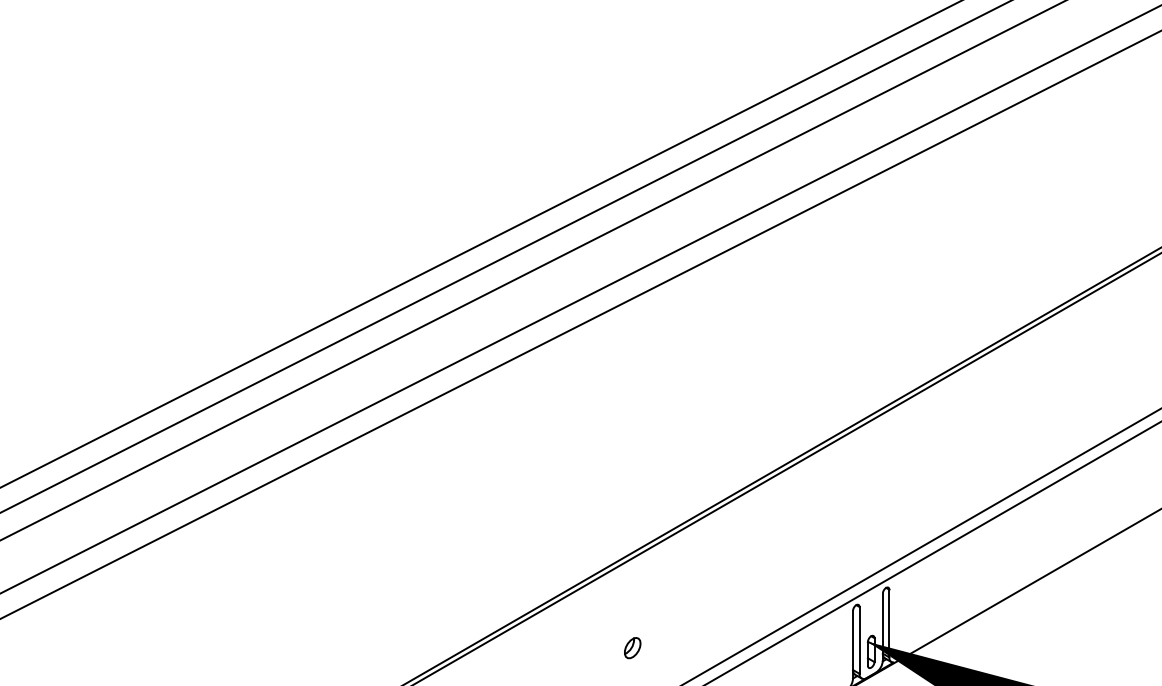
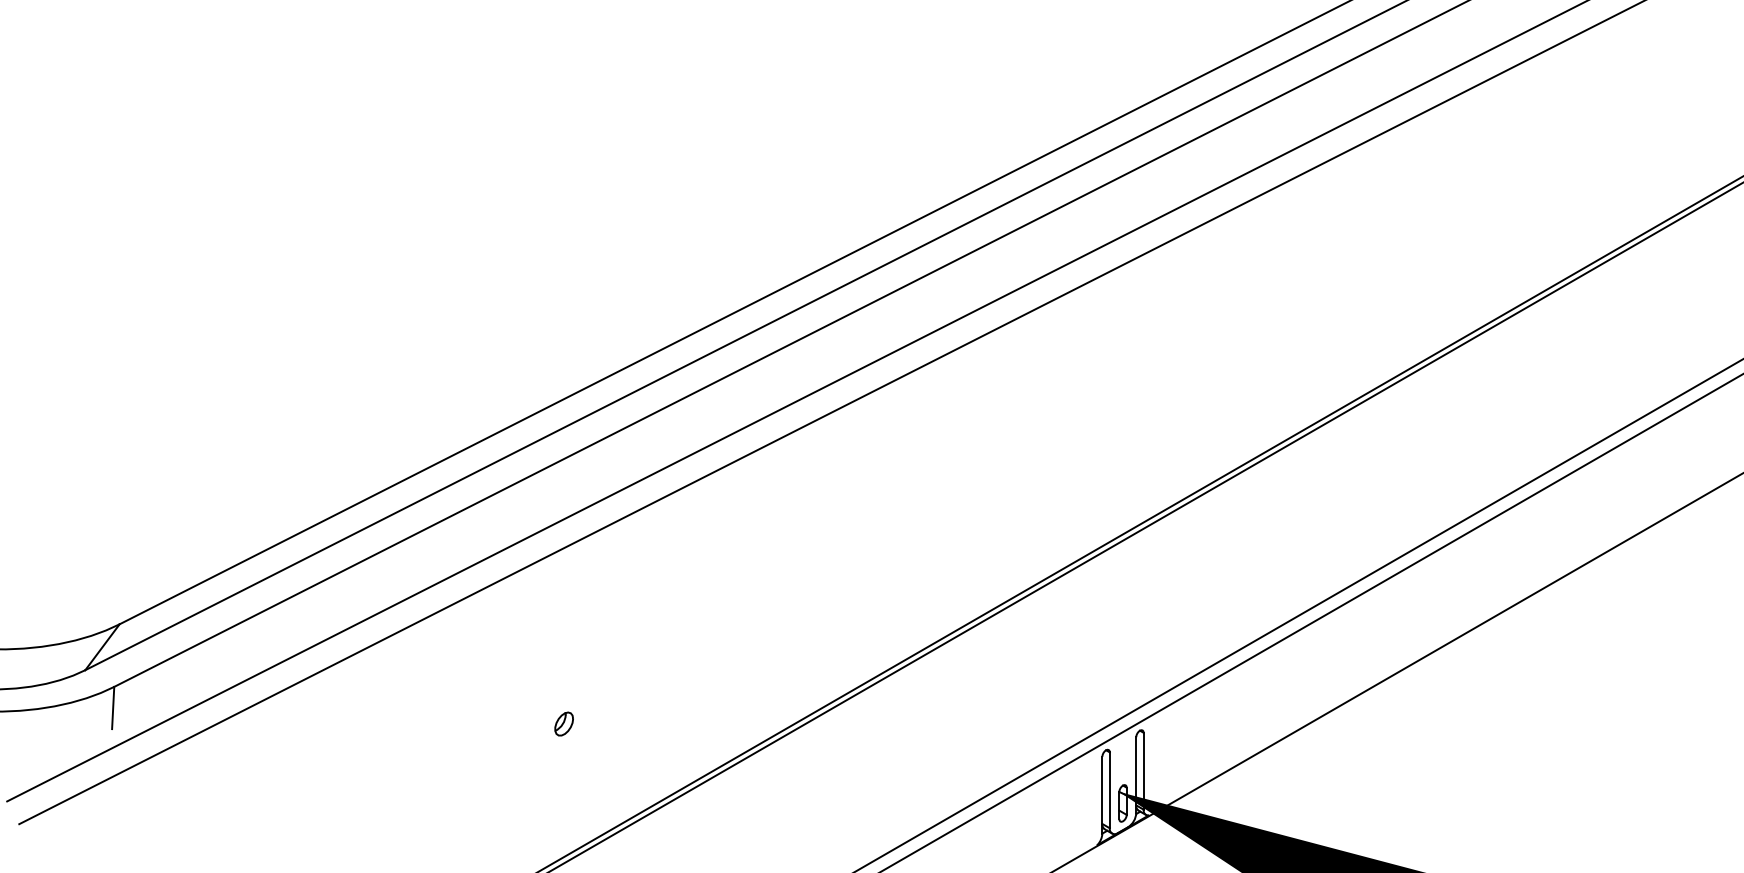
part: (632, 647) -> (563, 723), moved

